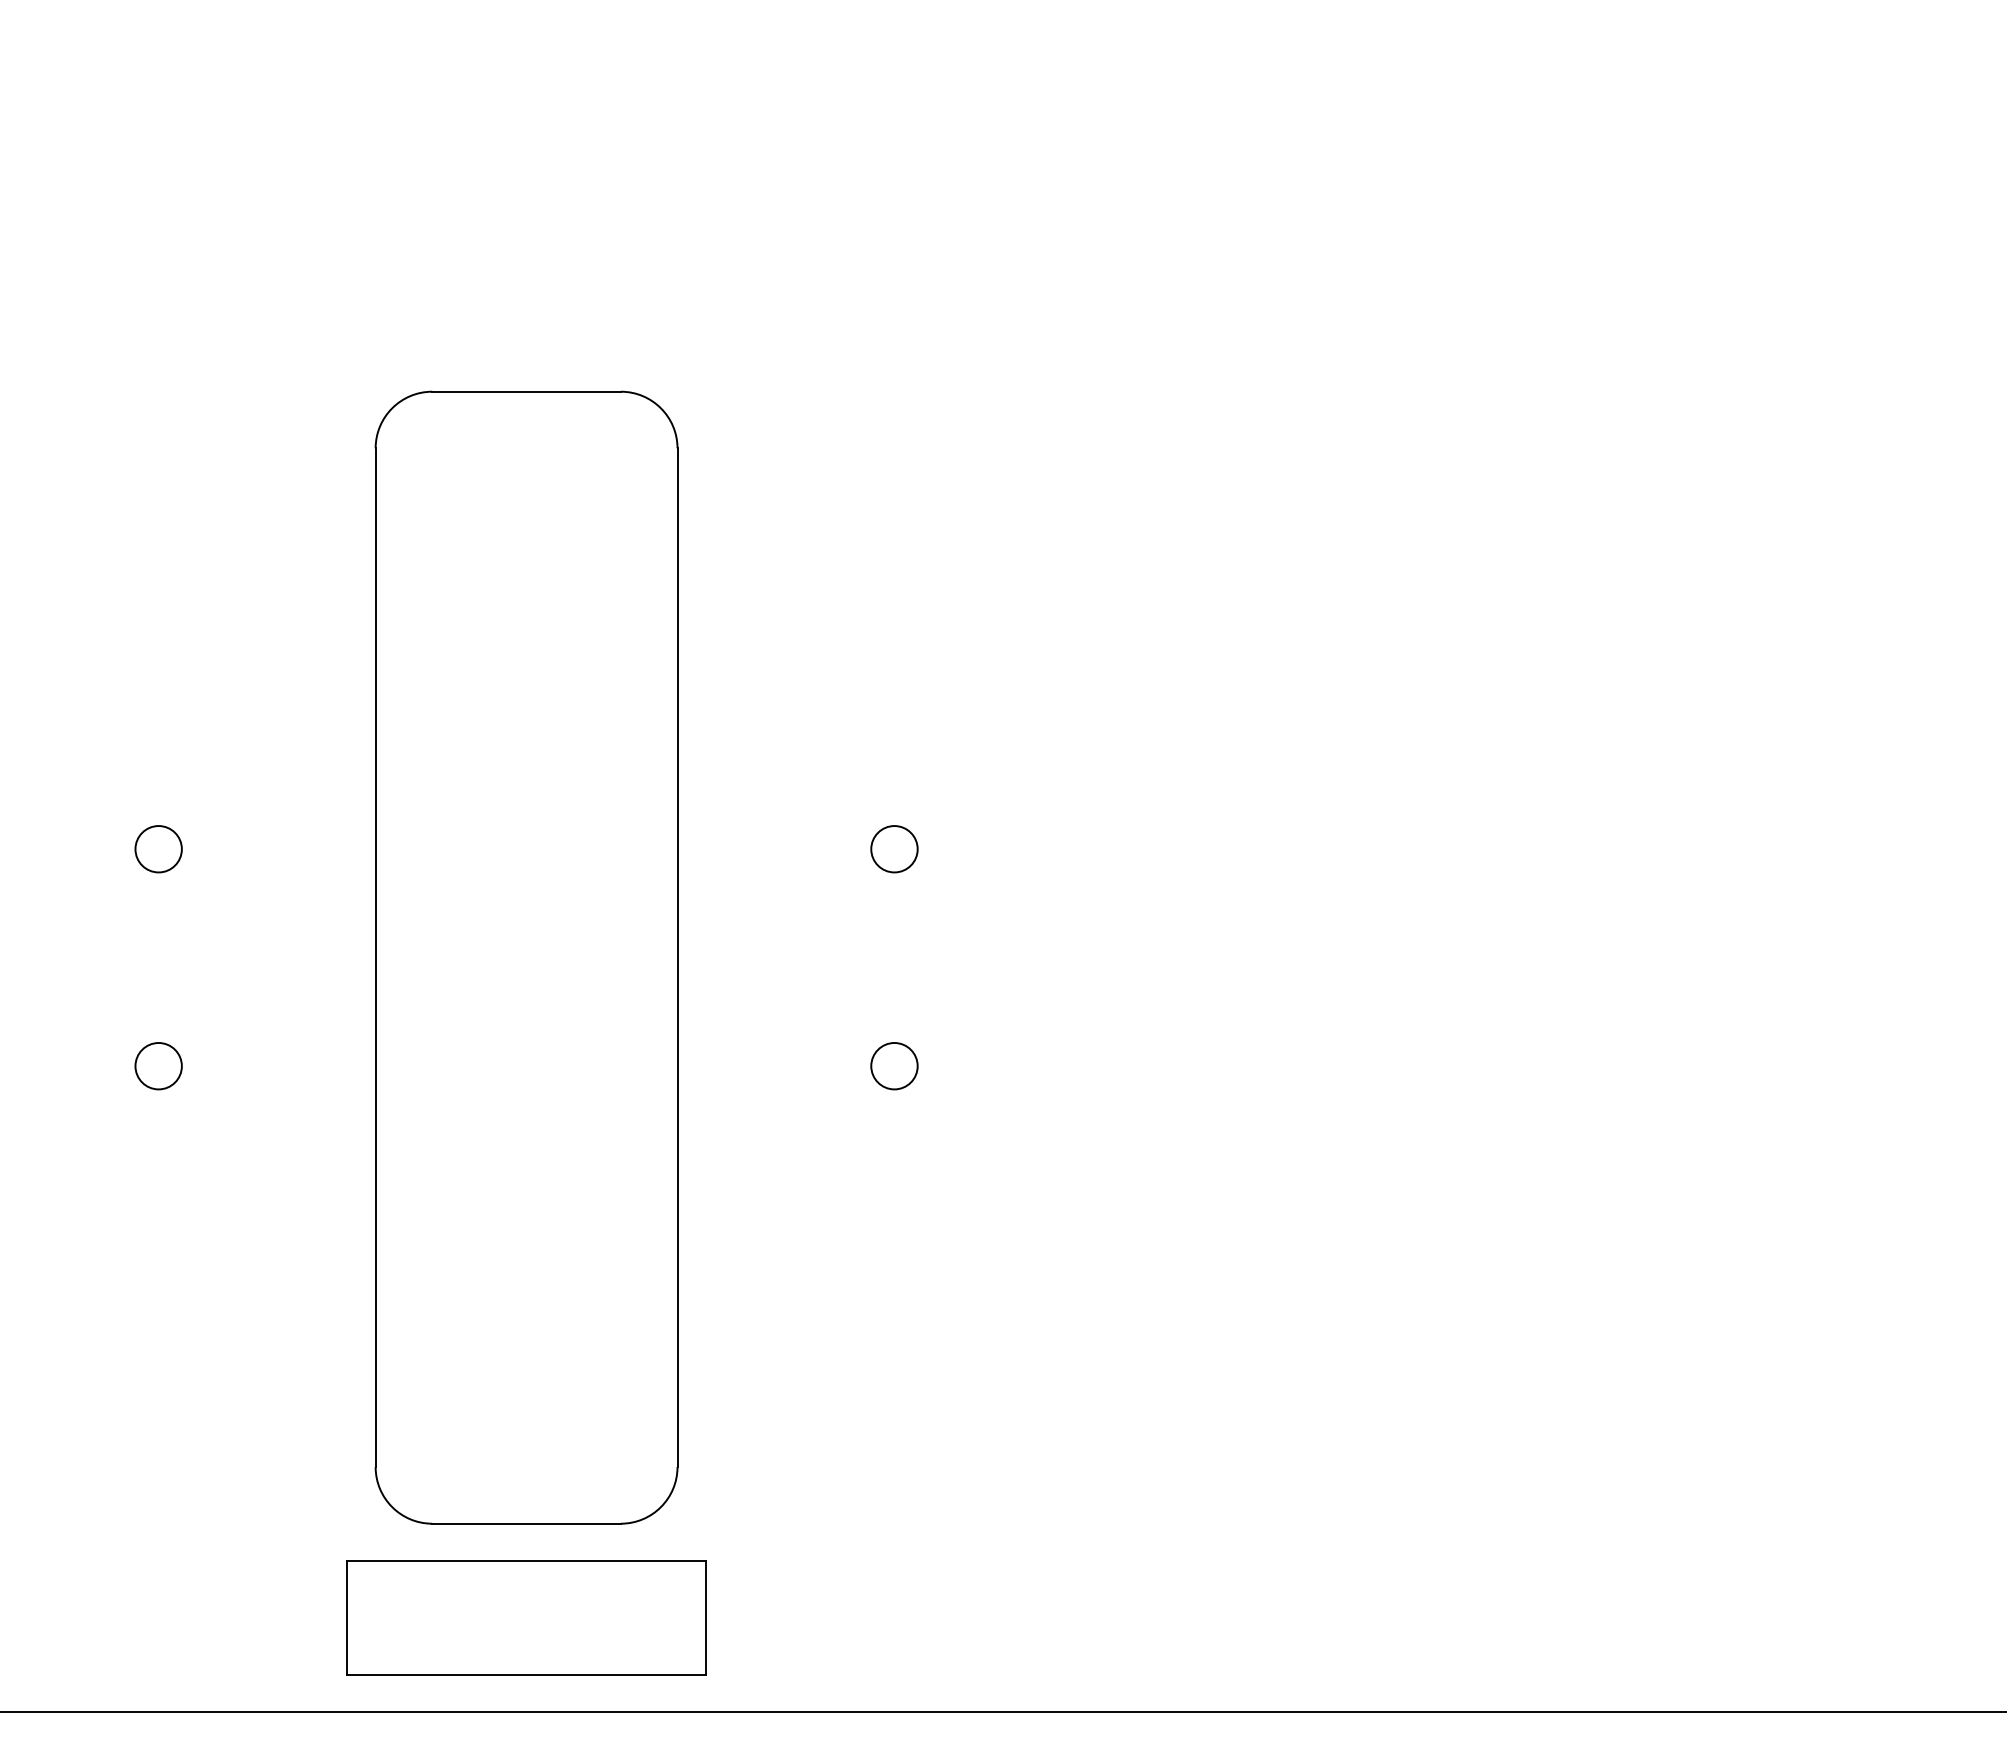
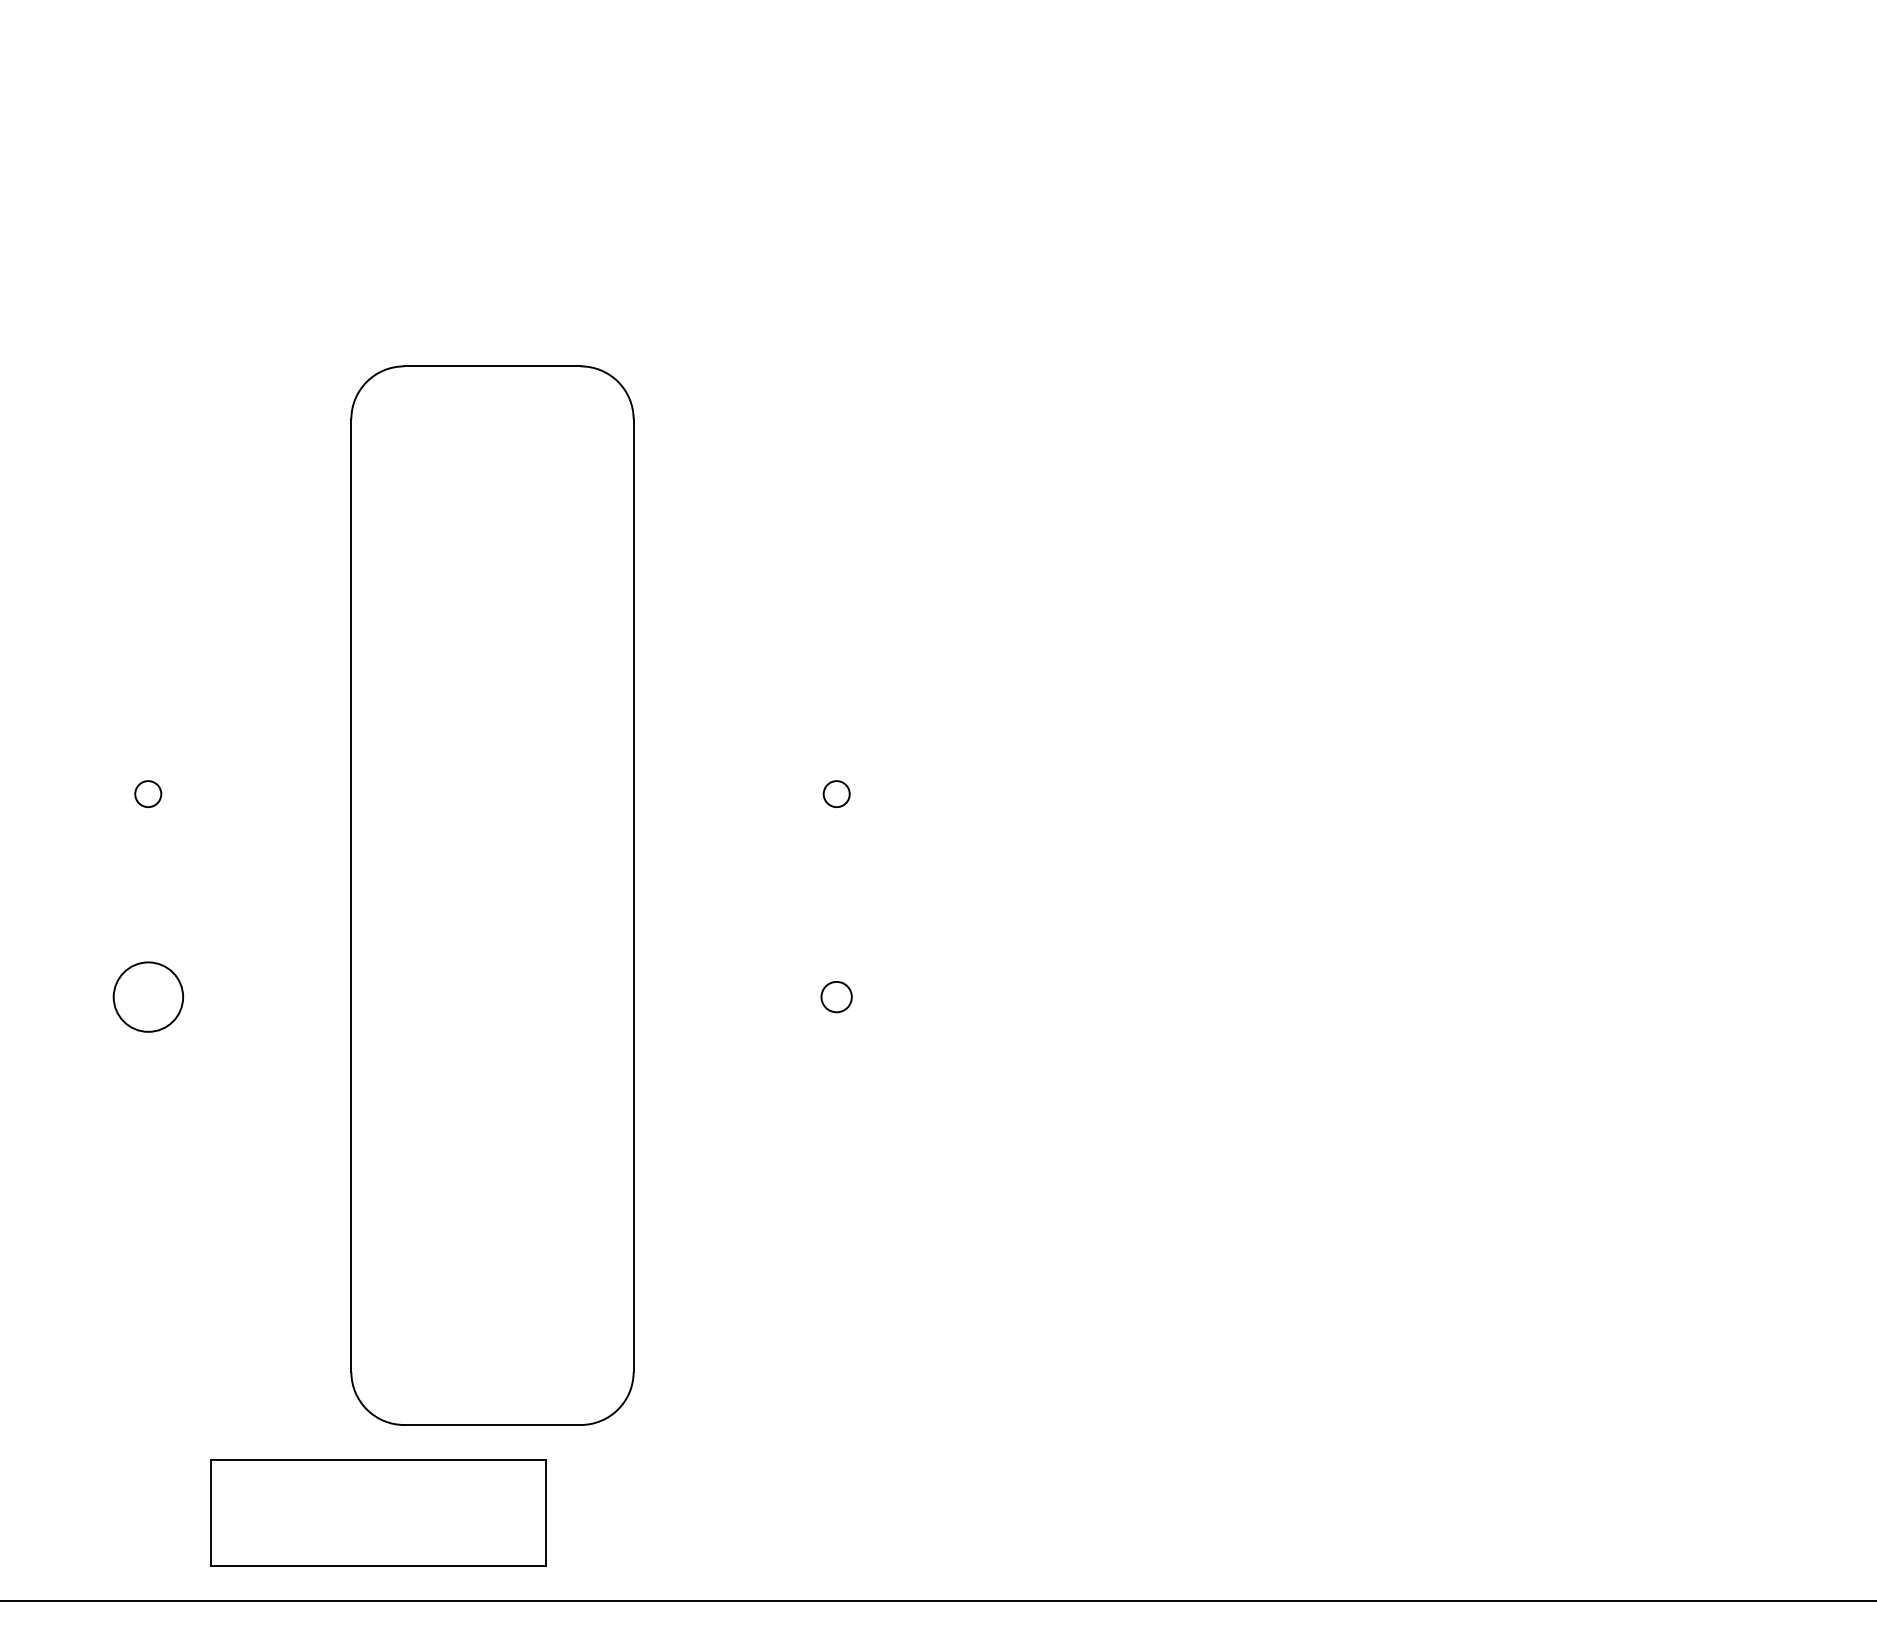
circle: (157, 848) -> (147, 793), size x0.6
circle: (894, 848) -> (836, 793), size x0.6
circle: (158, 1065) -> (148, 996), size x1.6
circle: (894, 1065) -> (836, 996), size x0.7
part: (526, 1617) -> (378, 1512), moved

